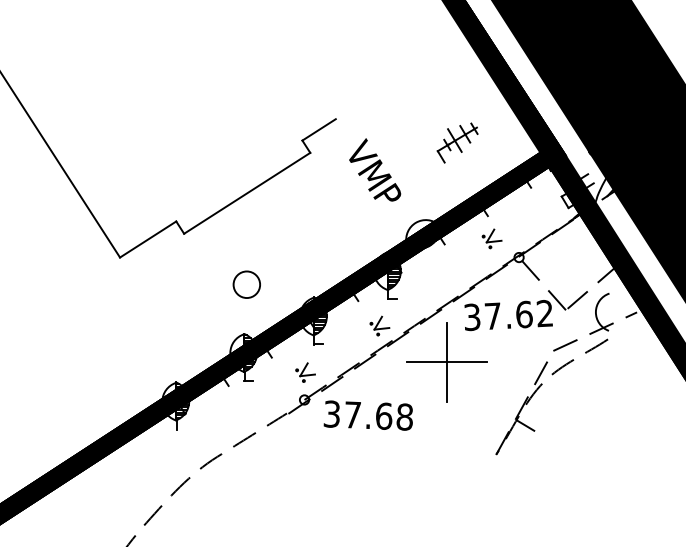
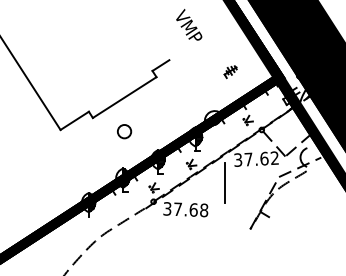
part: (457, 141) -> (230, 71), size x0.6
text: (375, 169) -> (189, 24), moved
circle: (246, 284) -> (124, 131), moved
line: (447, 361) -> (225, 182), removed

